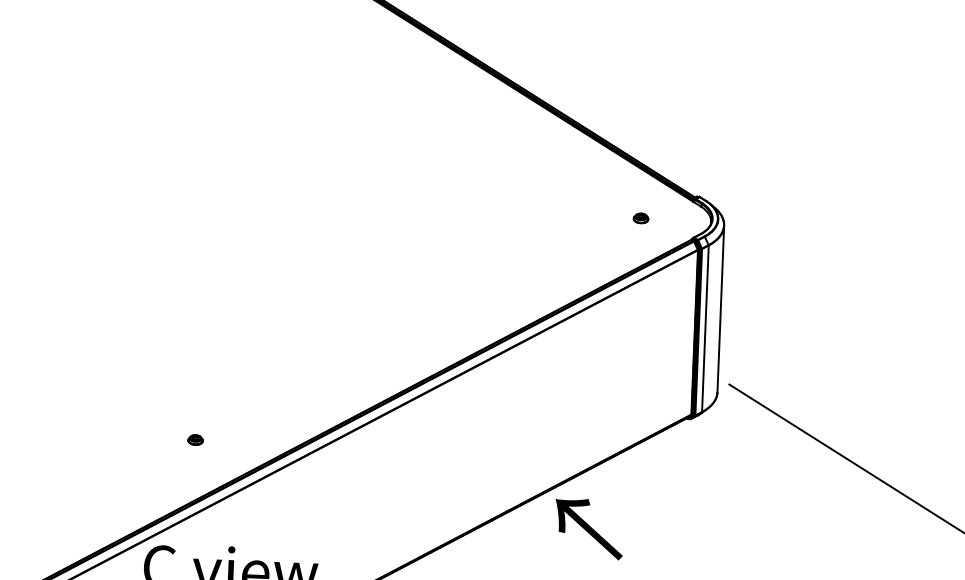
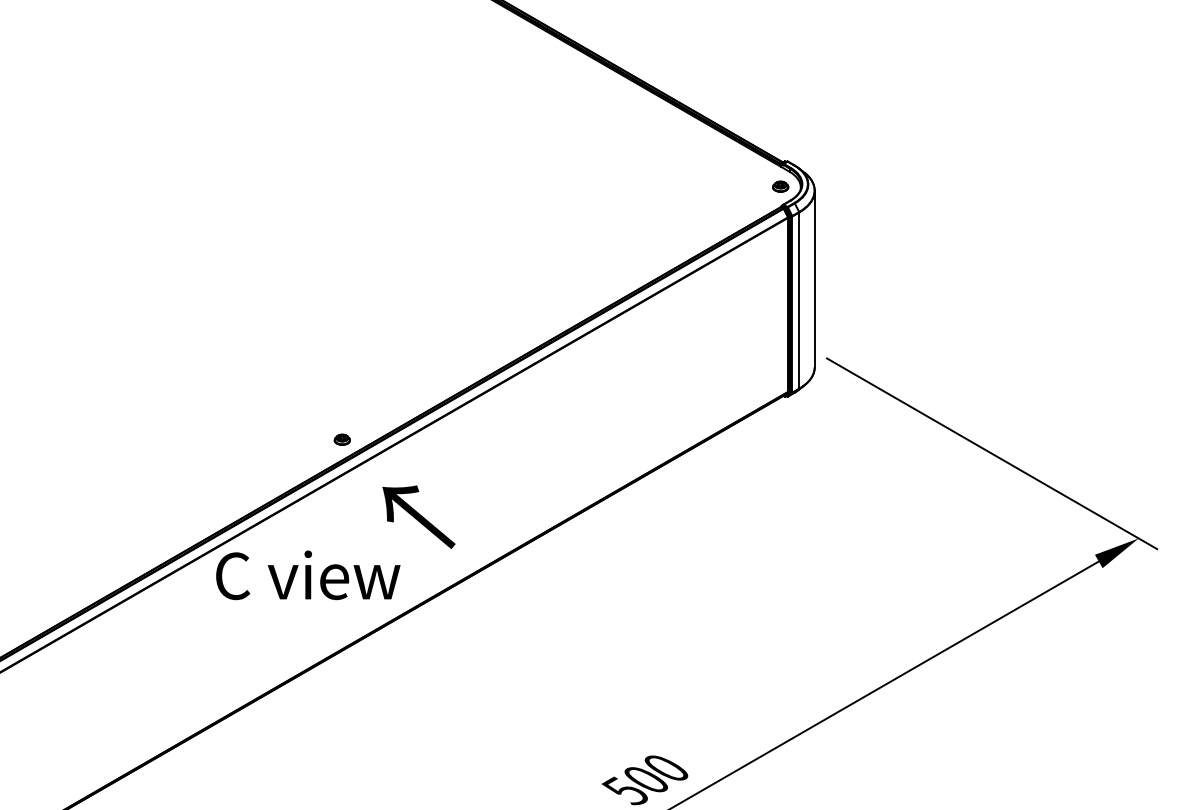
part: (640, 218) -> (780, 186), moved
part: (194, 439) -> (341, 439), moved
text: (588, 528) -> (418, 516), moved

